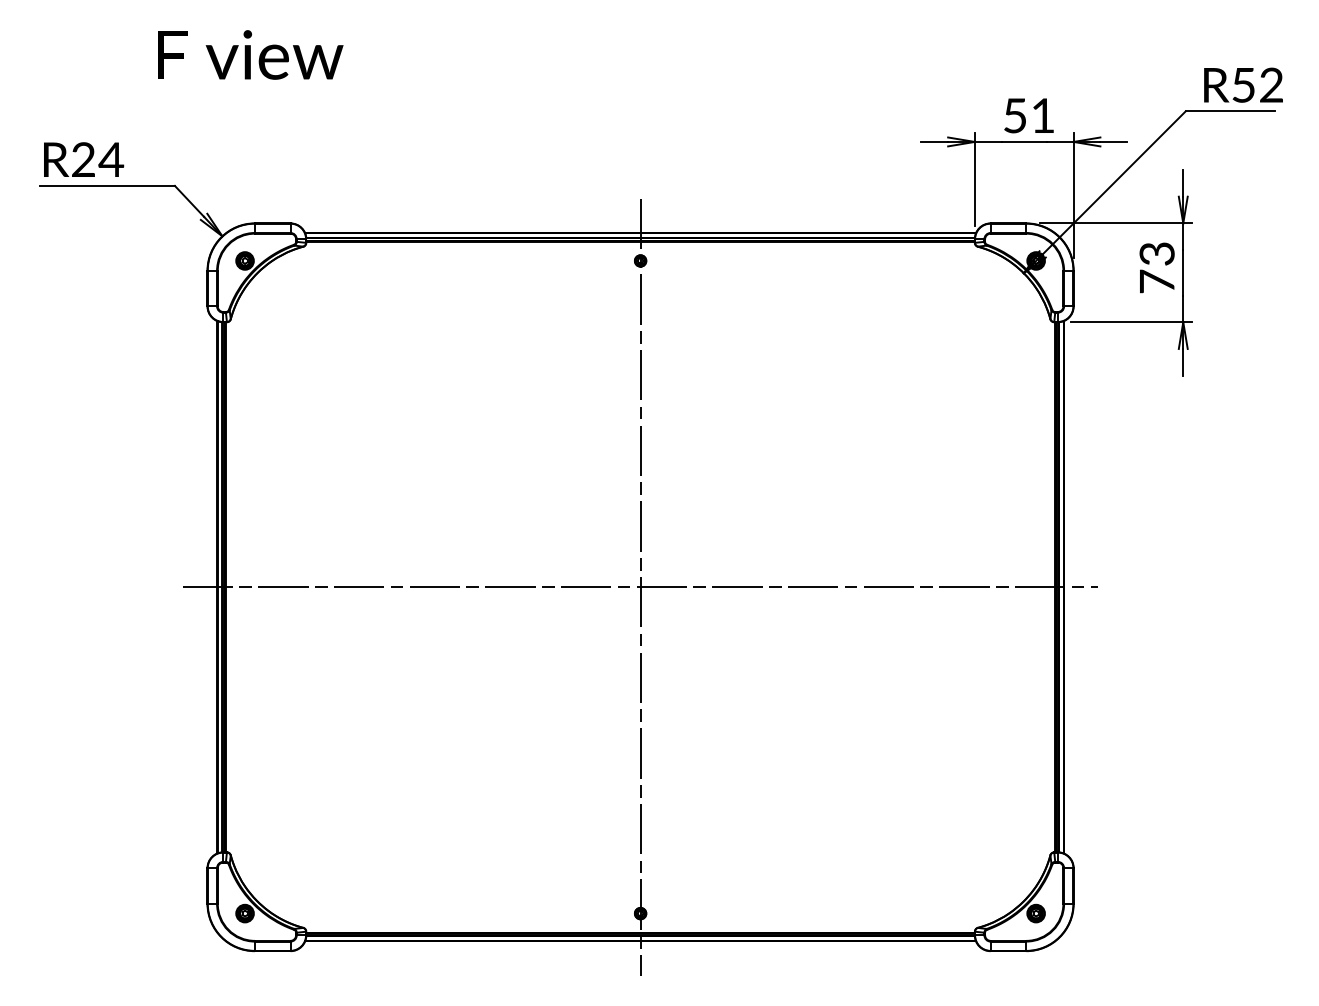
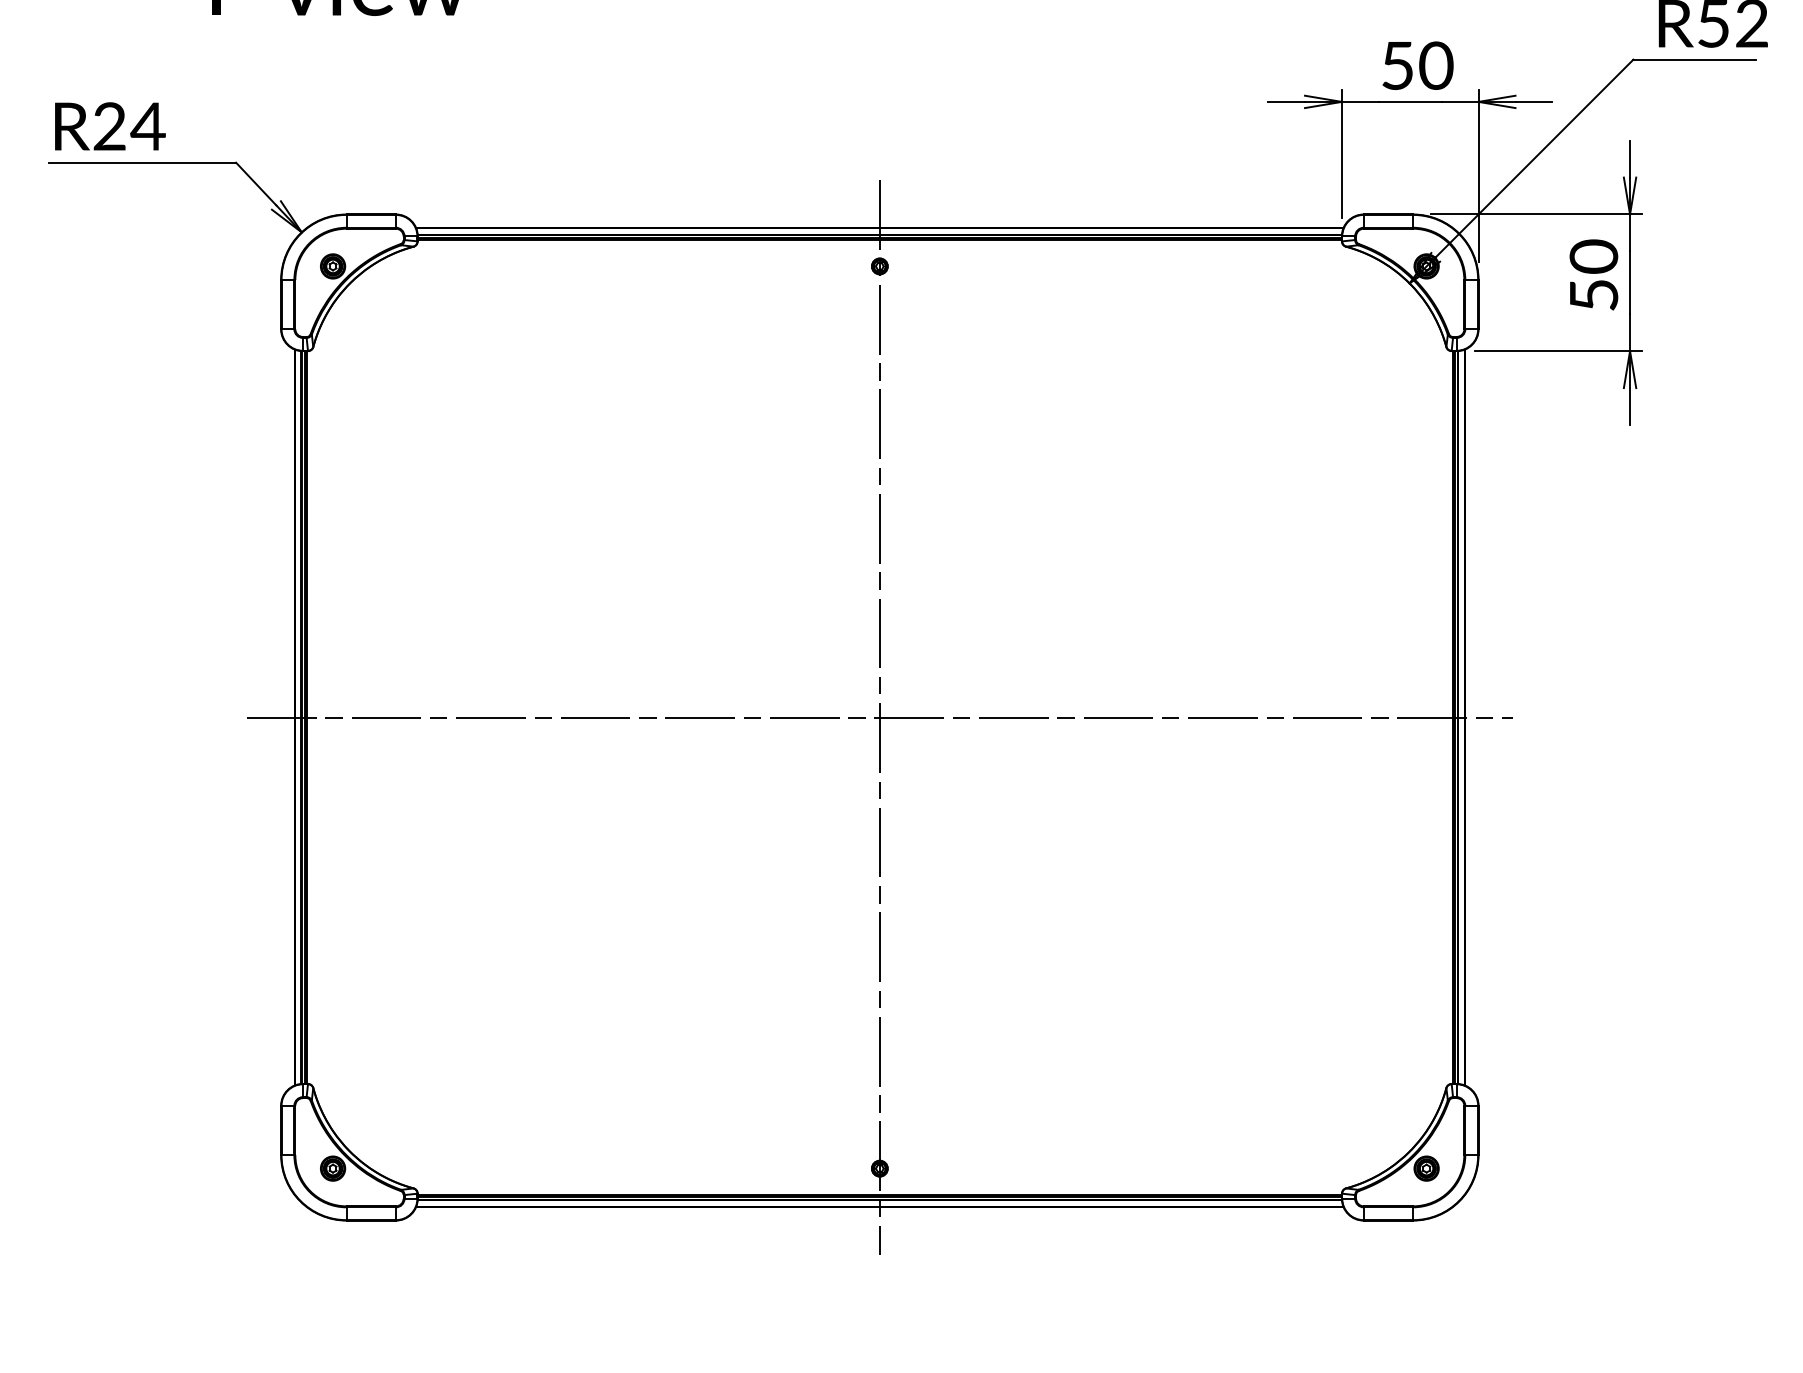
text: (1042, 115) -> (1435, 65), 51 -> 50
text: (1156, 267) -> (1593, 275), 73 -> 50

